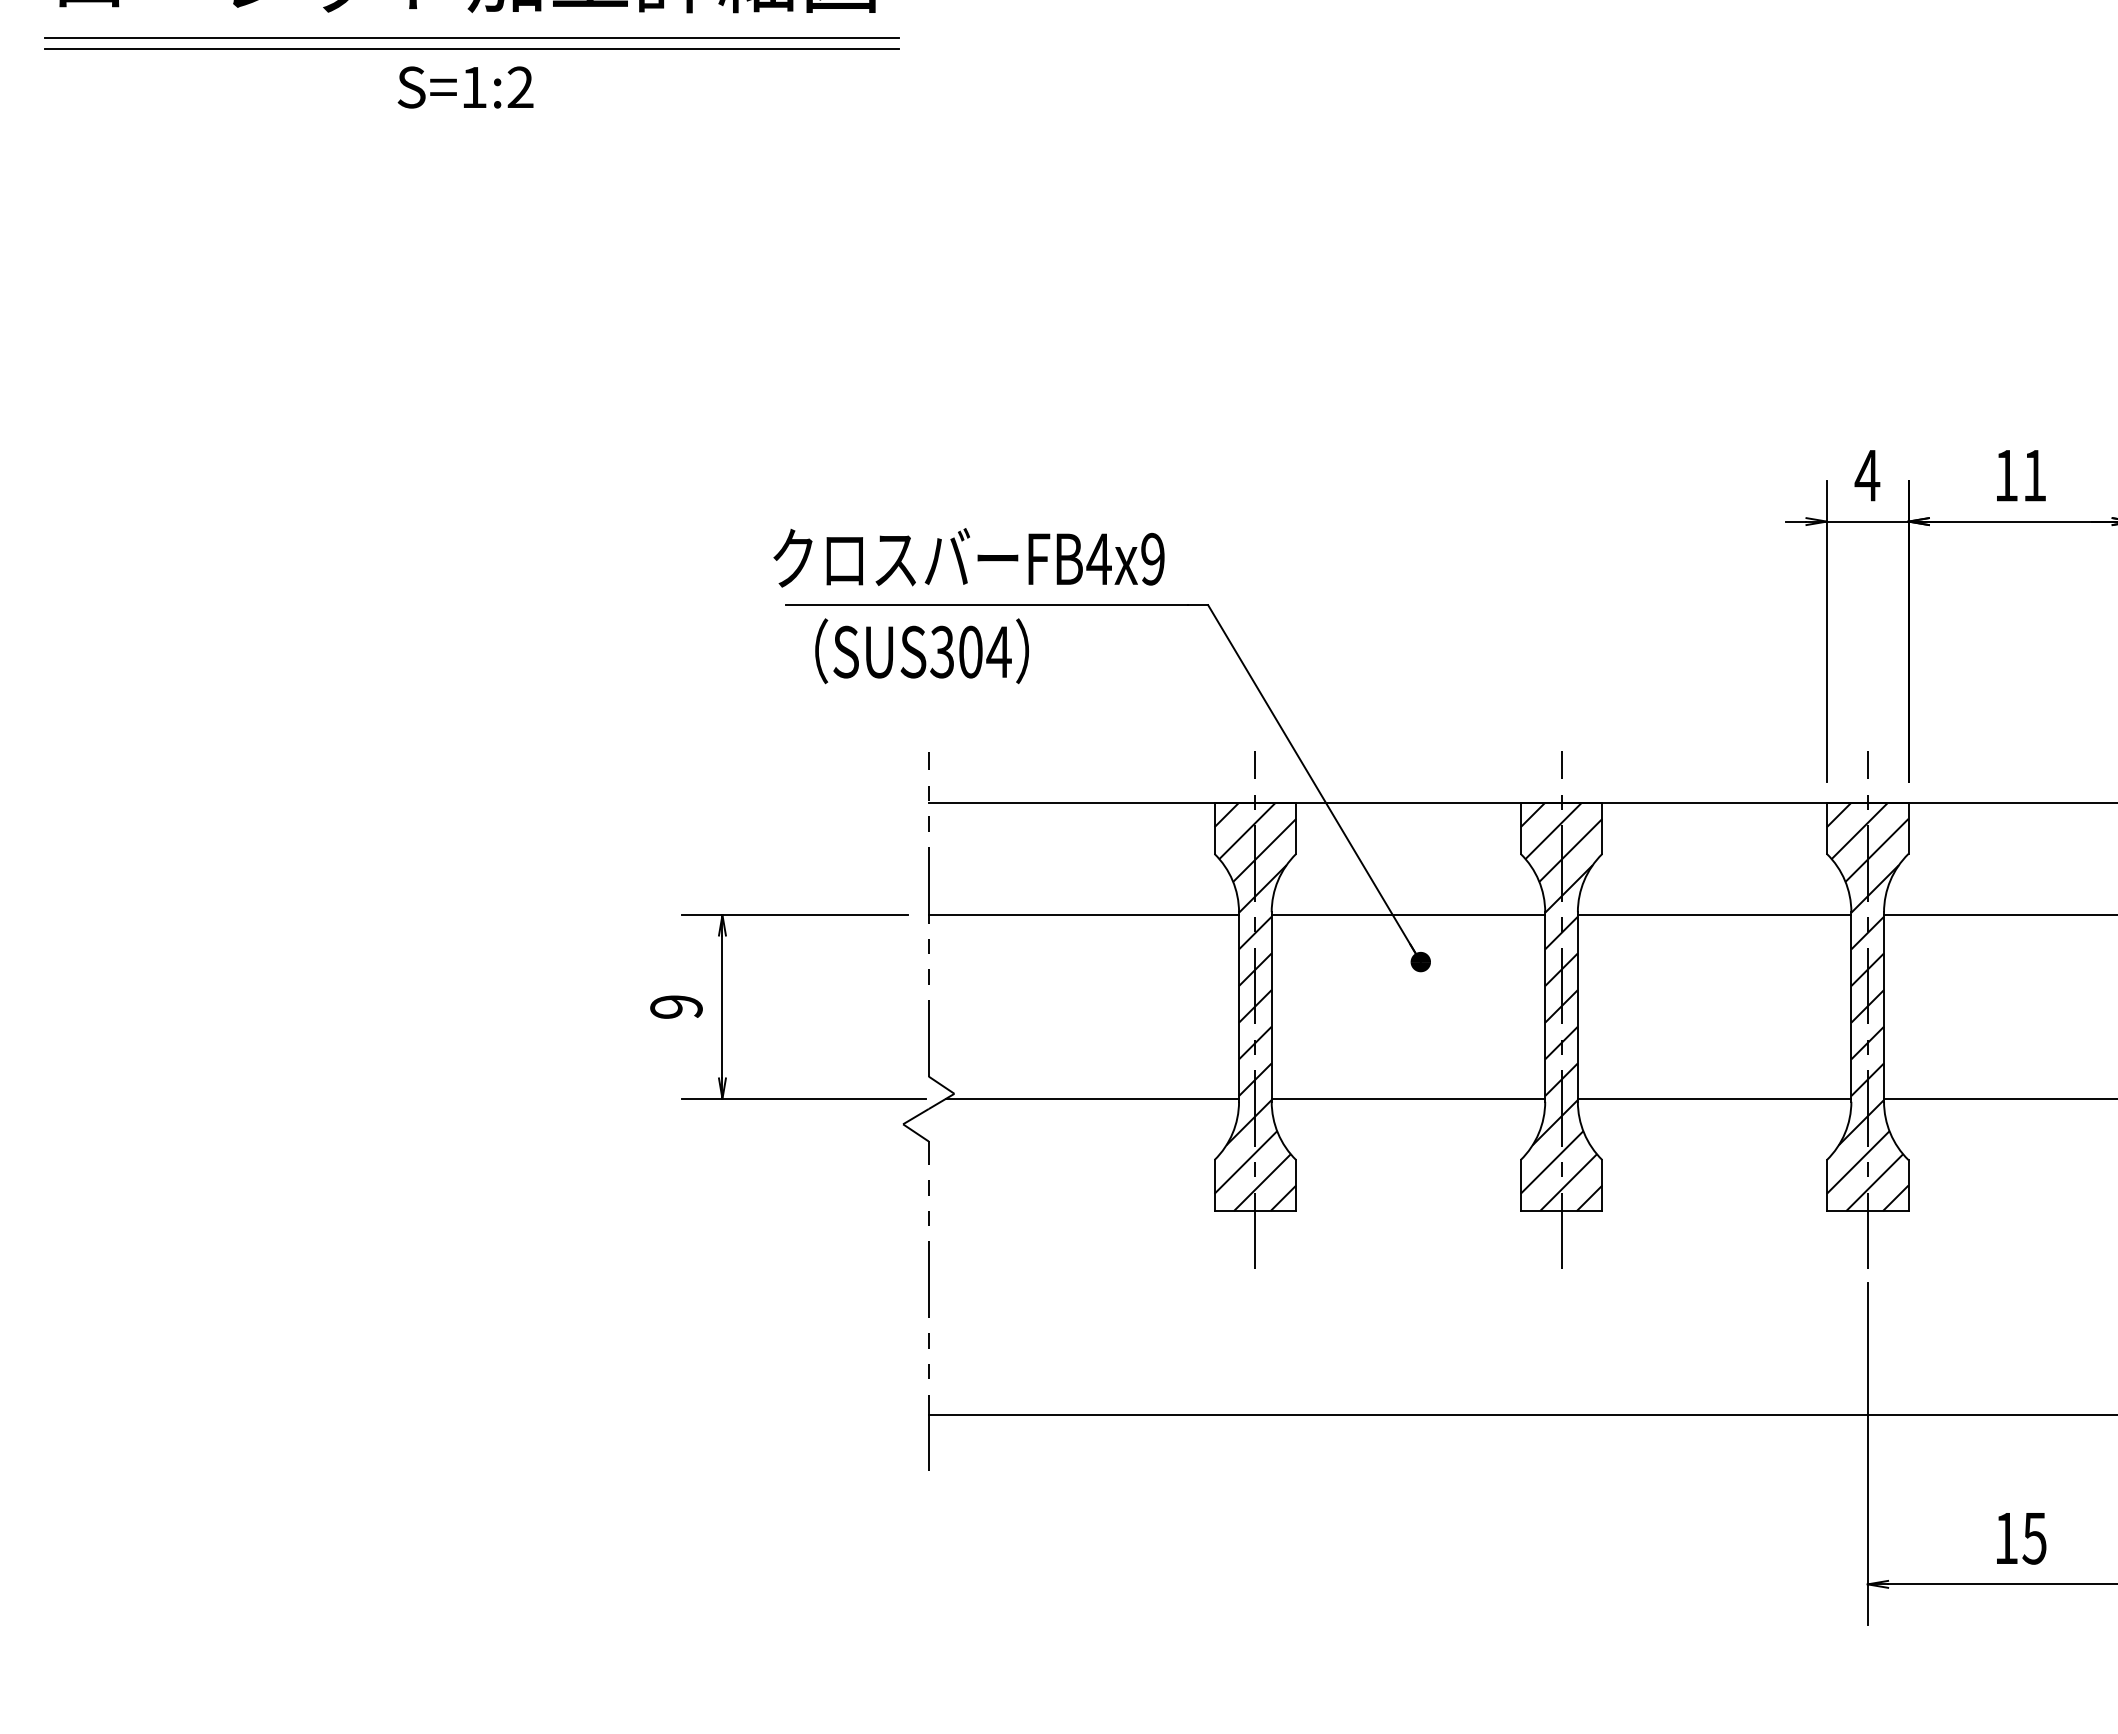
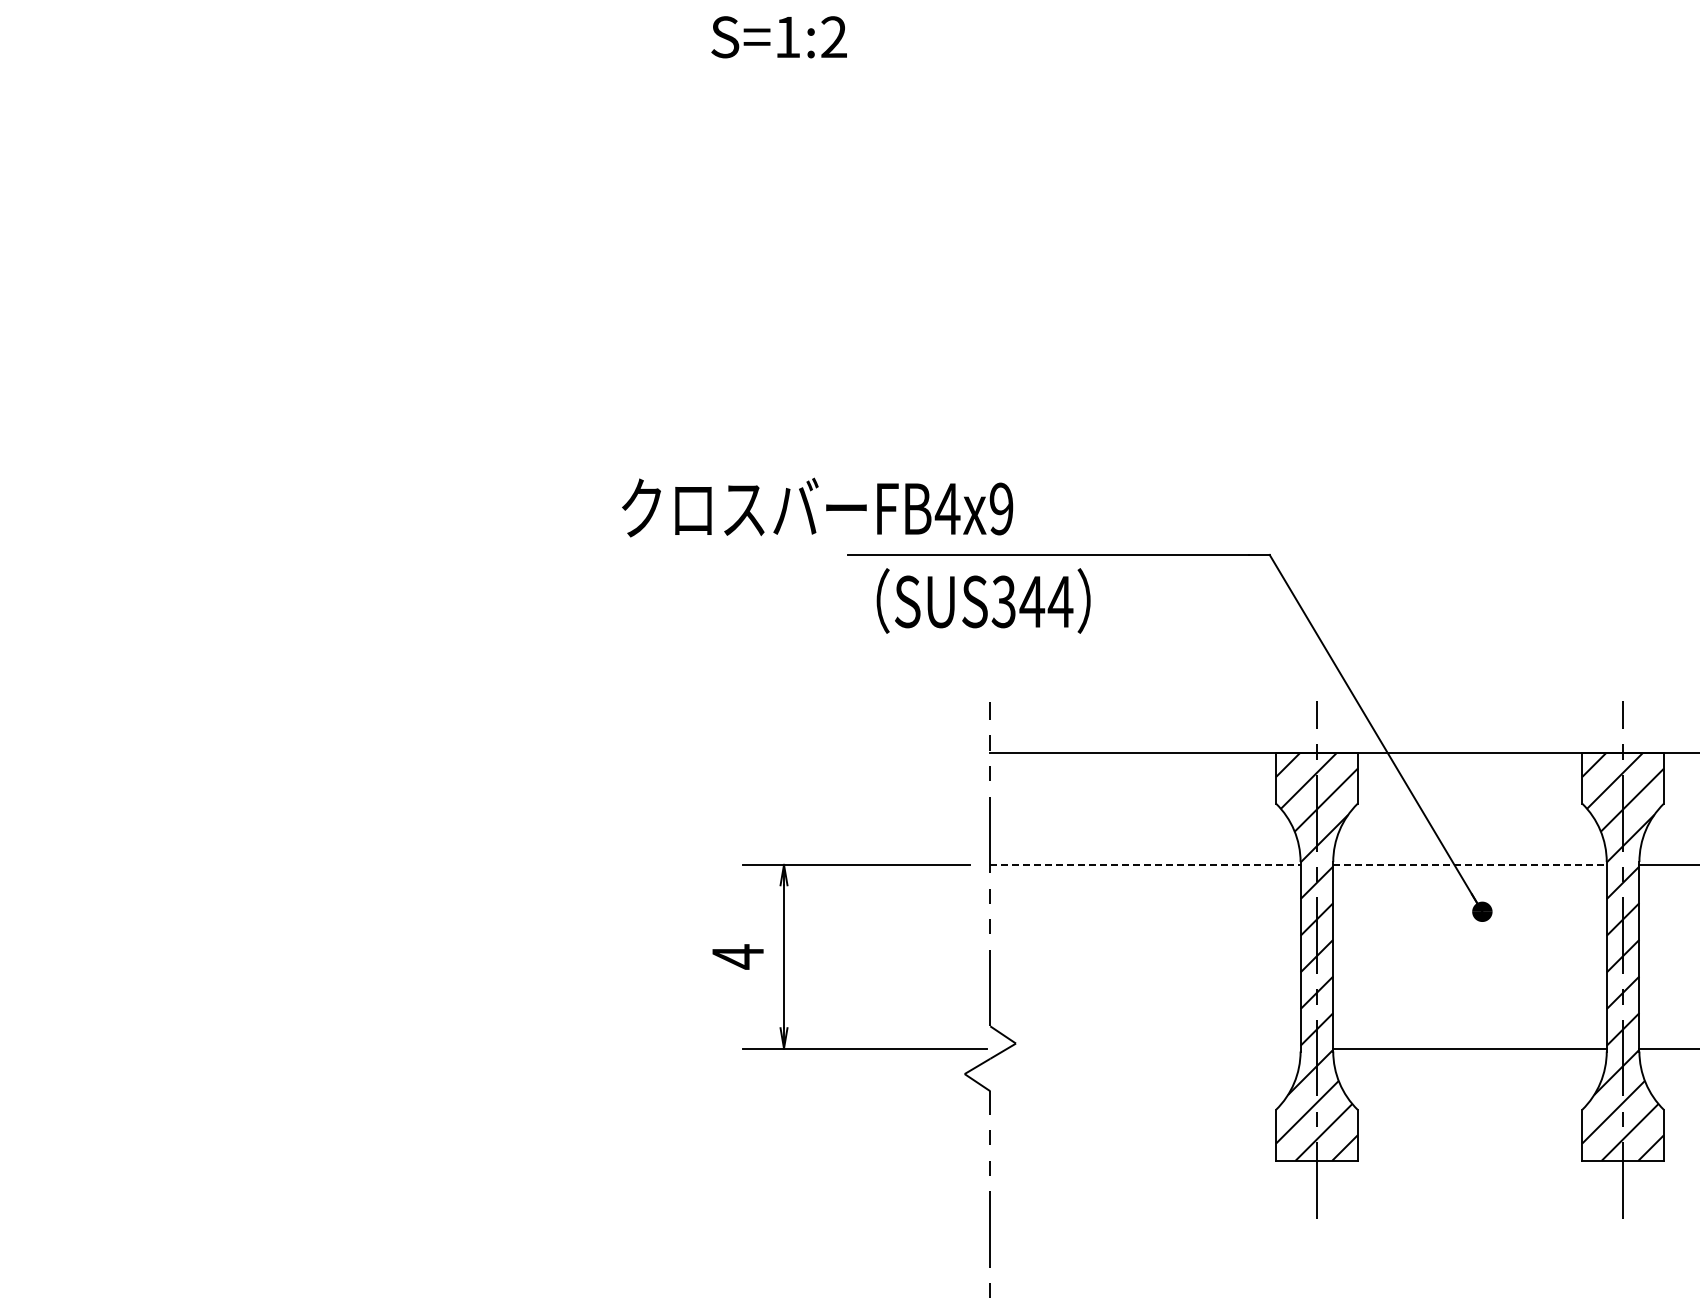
text: (465, 87) -> (779, 37), moved
text: (968, 557) -> (817, 507), moved
text: (970, 651) -> (1032, 601), SUS304 -> SUS344
line: (1084, 915) -> (1146, 865), solid -> dashed
line: (1408, 915) -> (1470, 865), solid -> dashed
text: (676, 1007) -> (738, 957), 9 -> 4
line: (1092, 1098) -> (1154, 1048), removed

